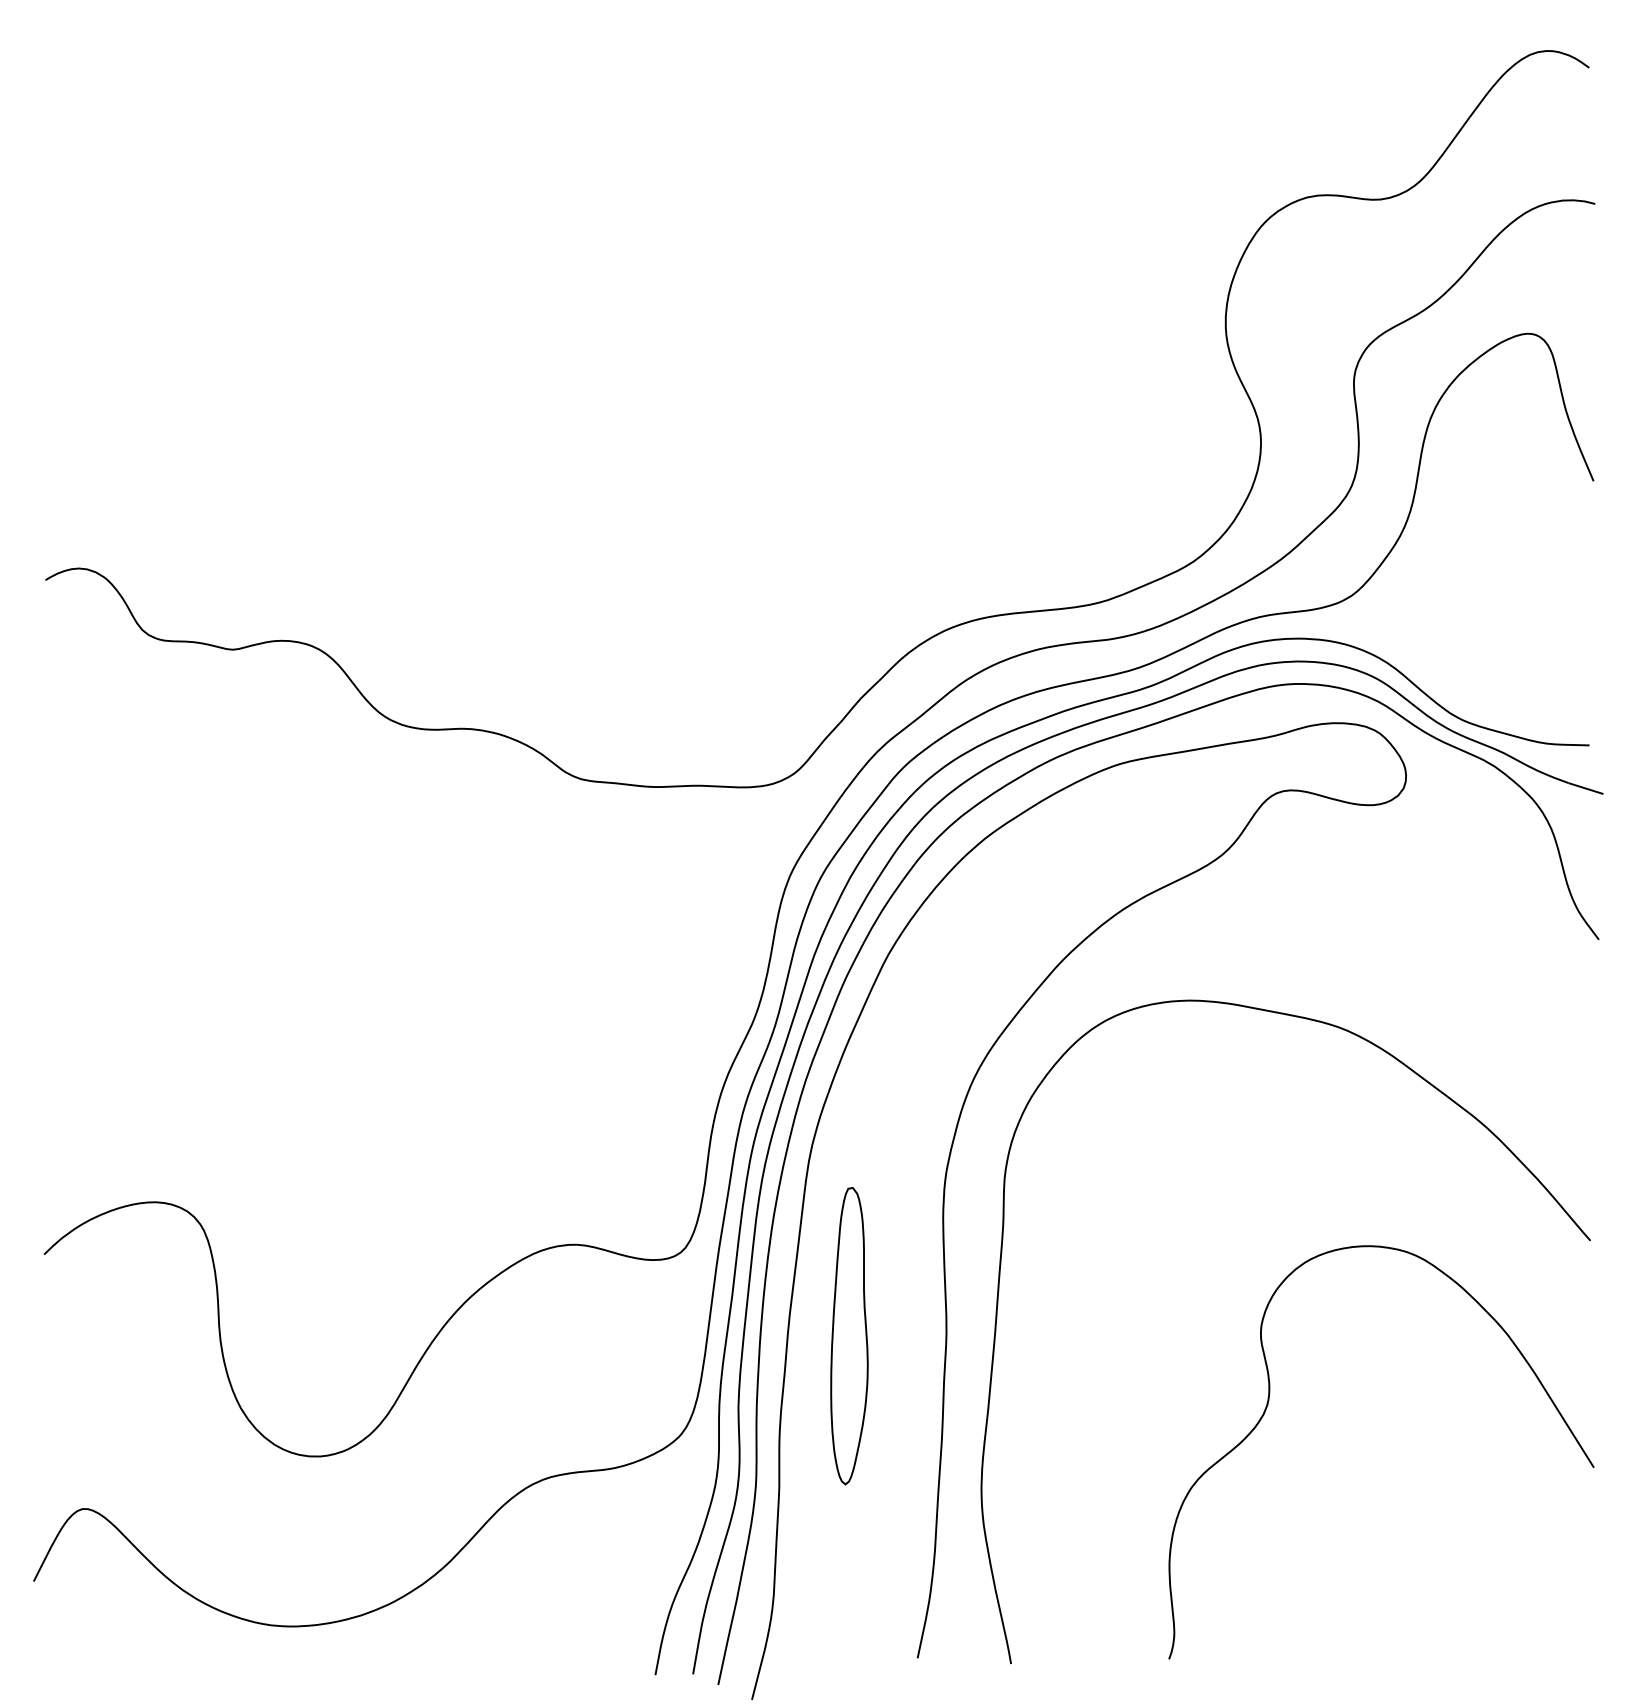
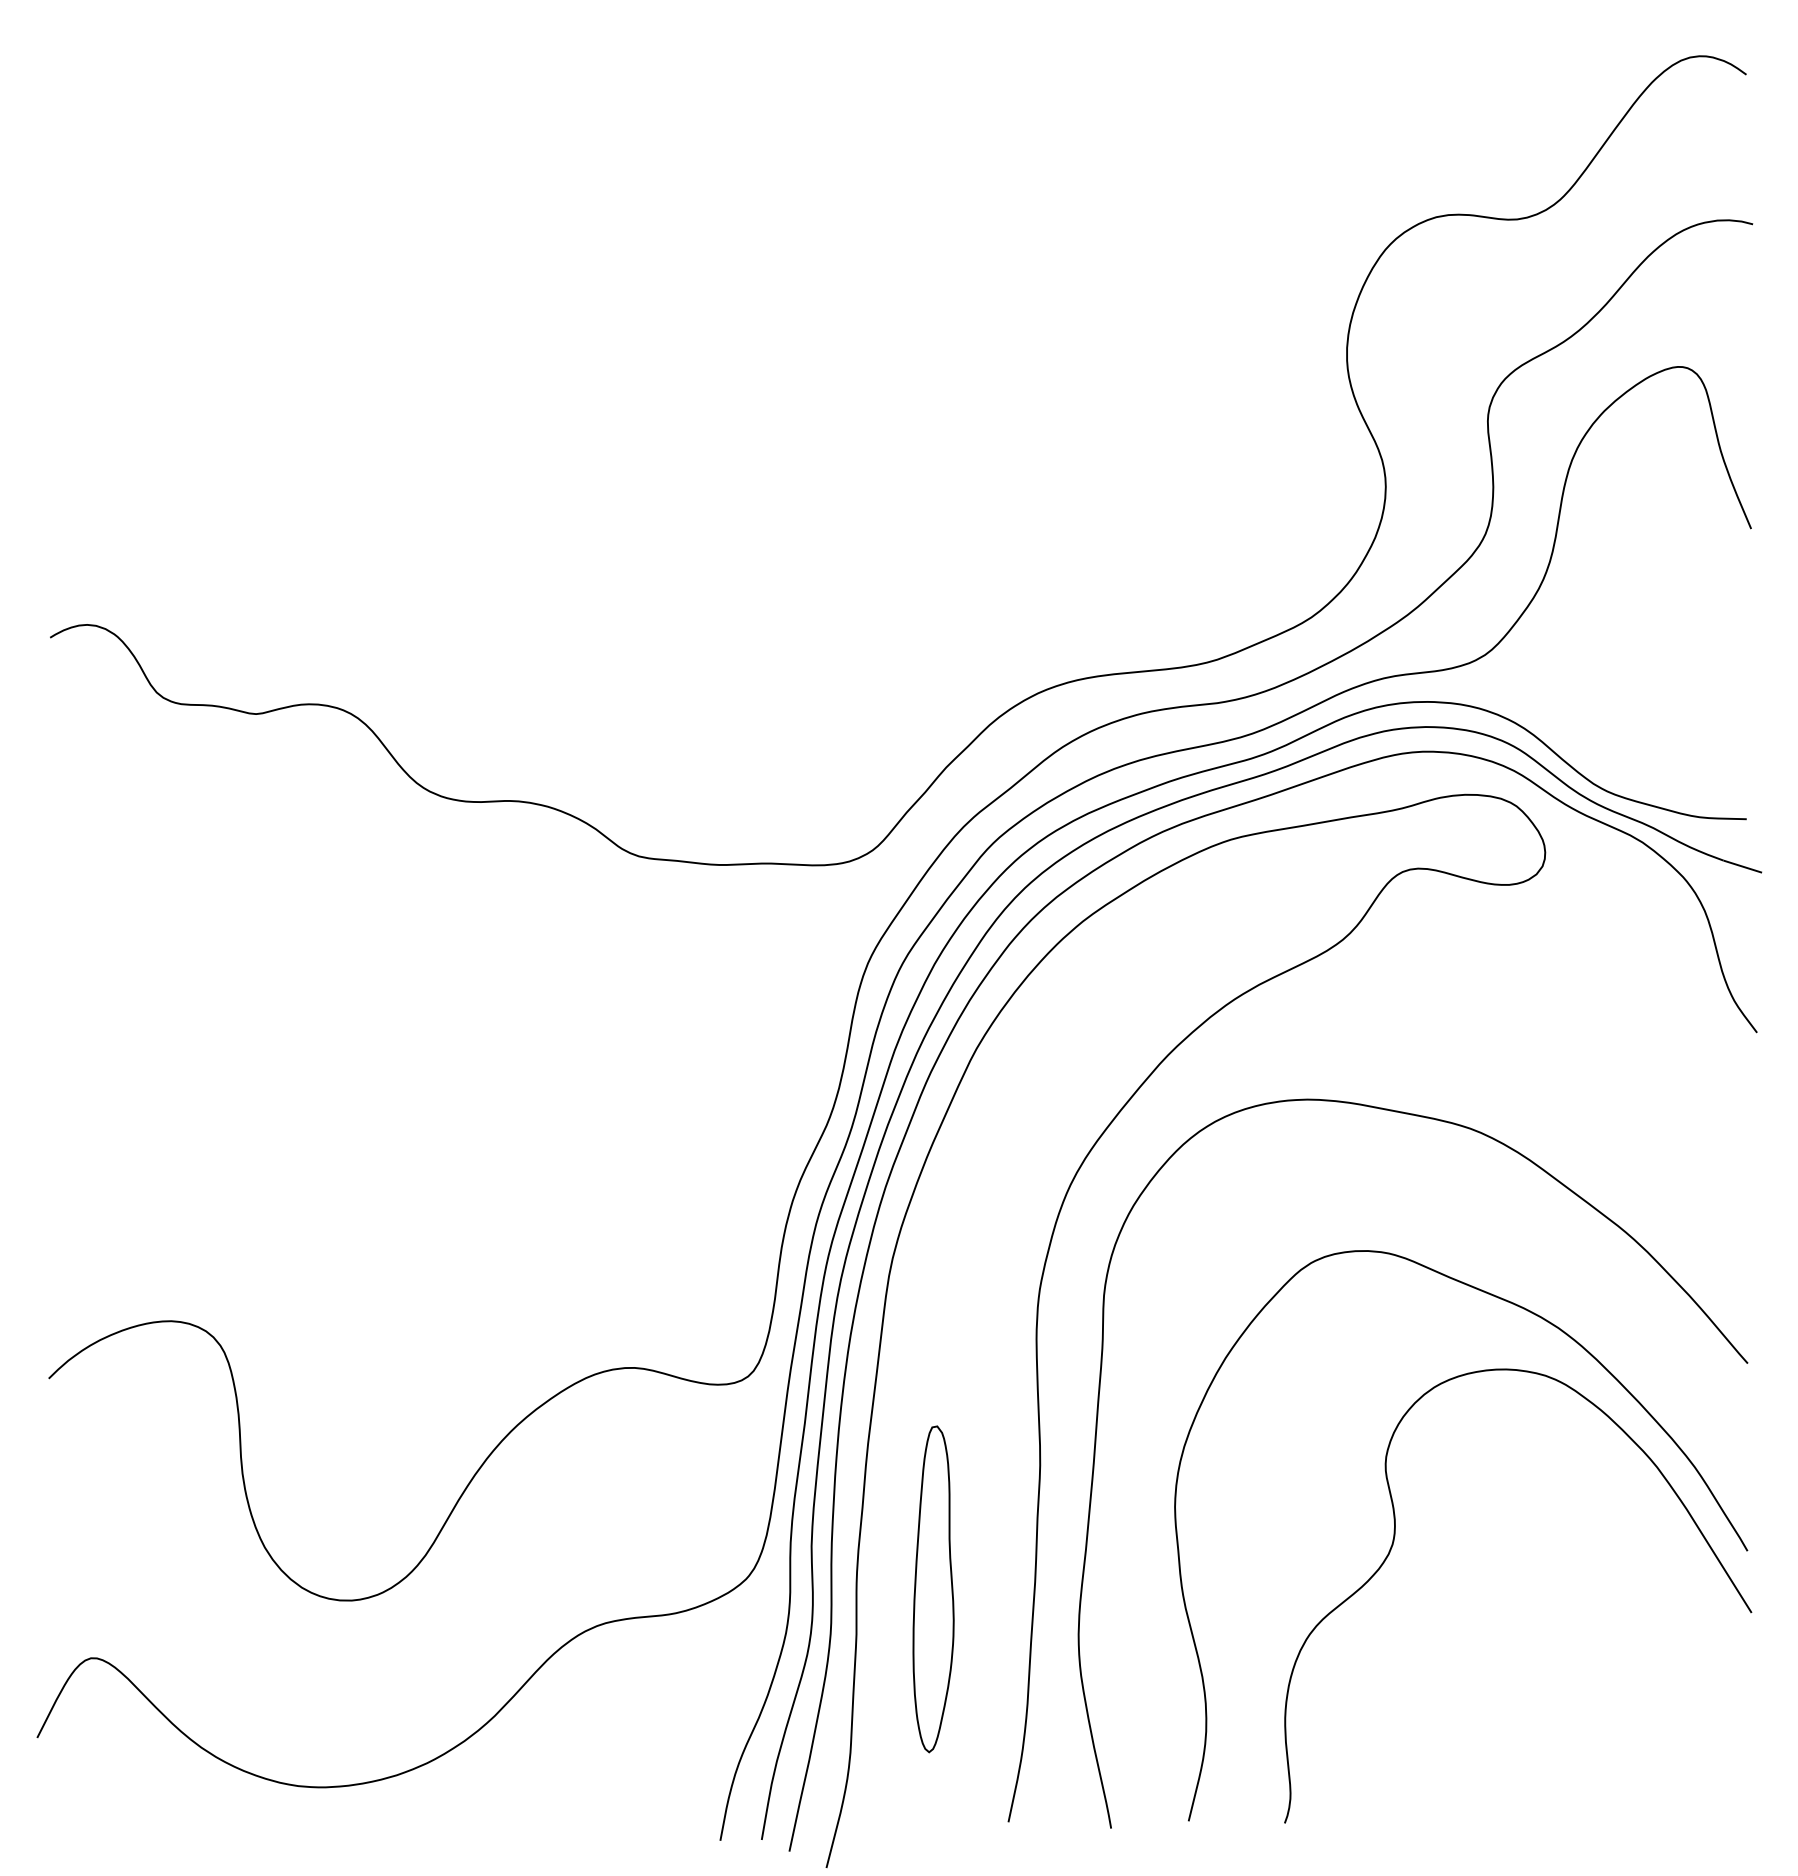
curve: (1470, 1256) -> (1616, 1380), added
part: (849, 1336) -> (933, 1589), moved

